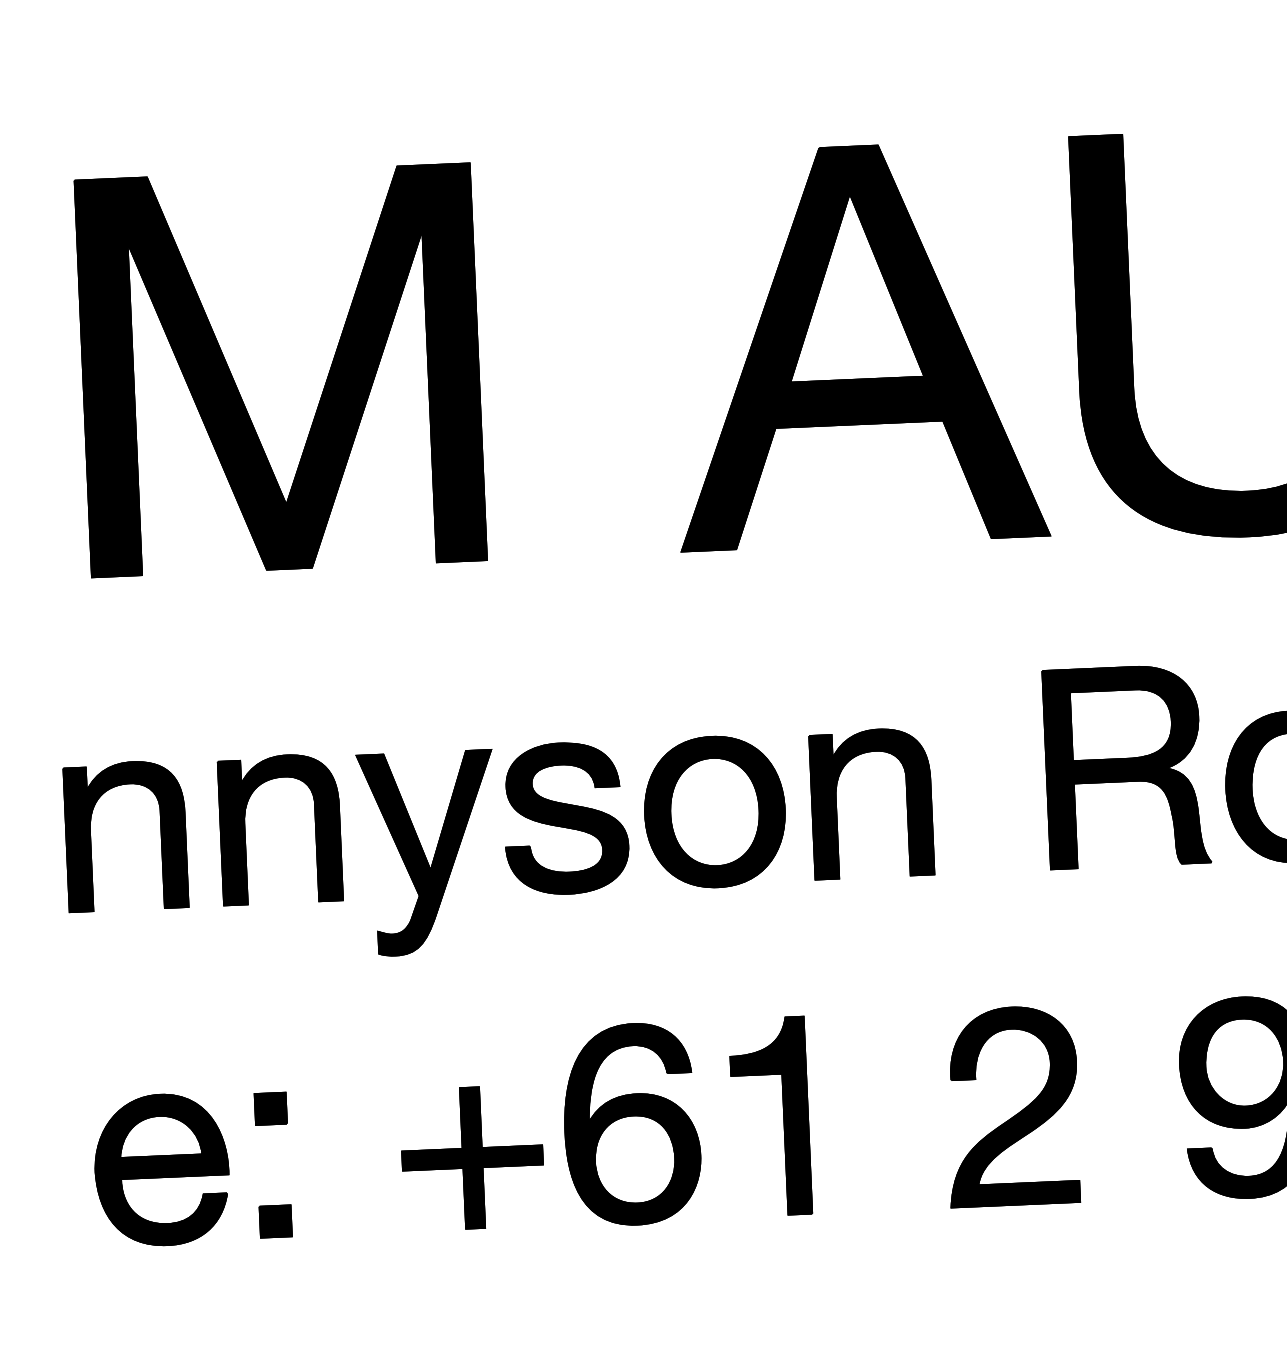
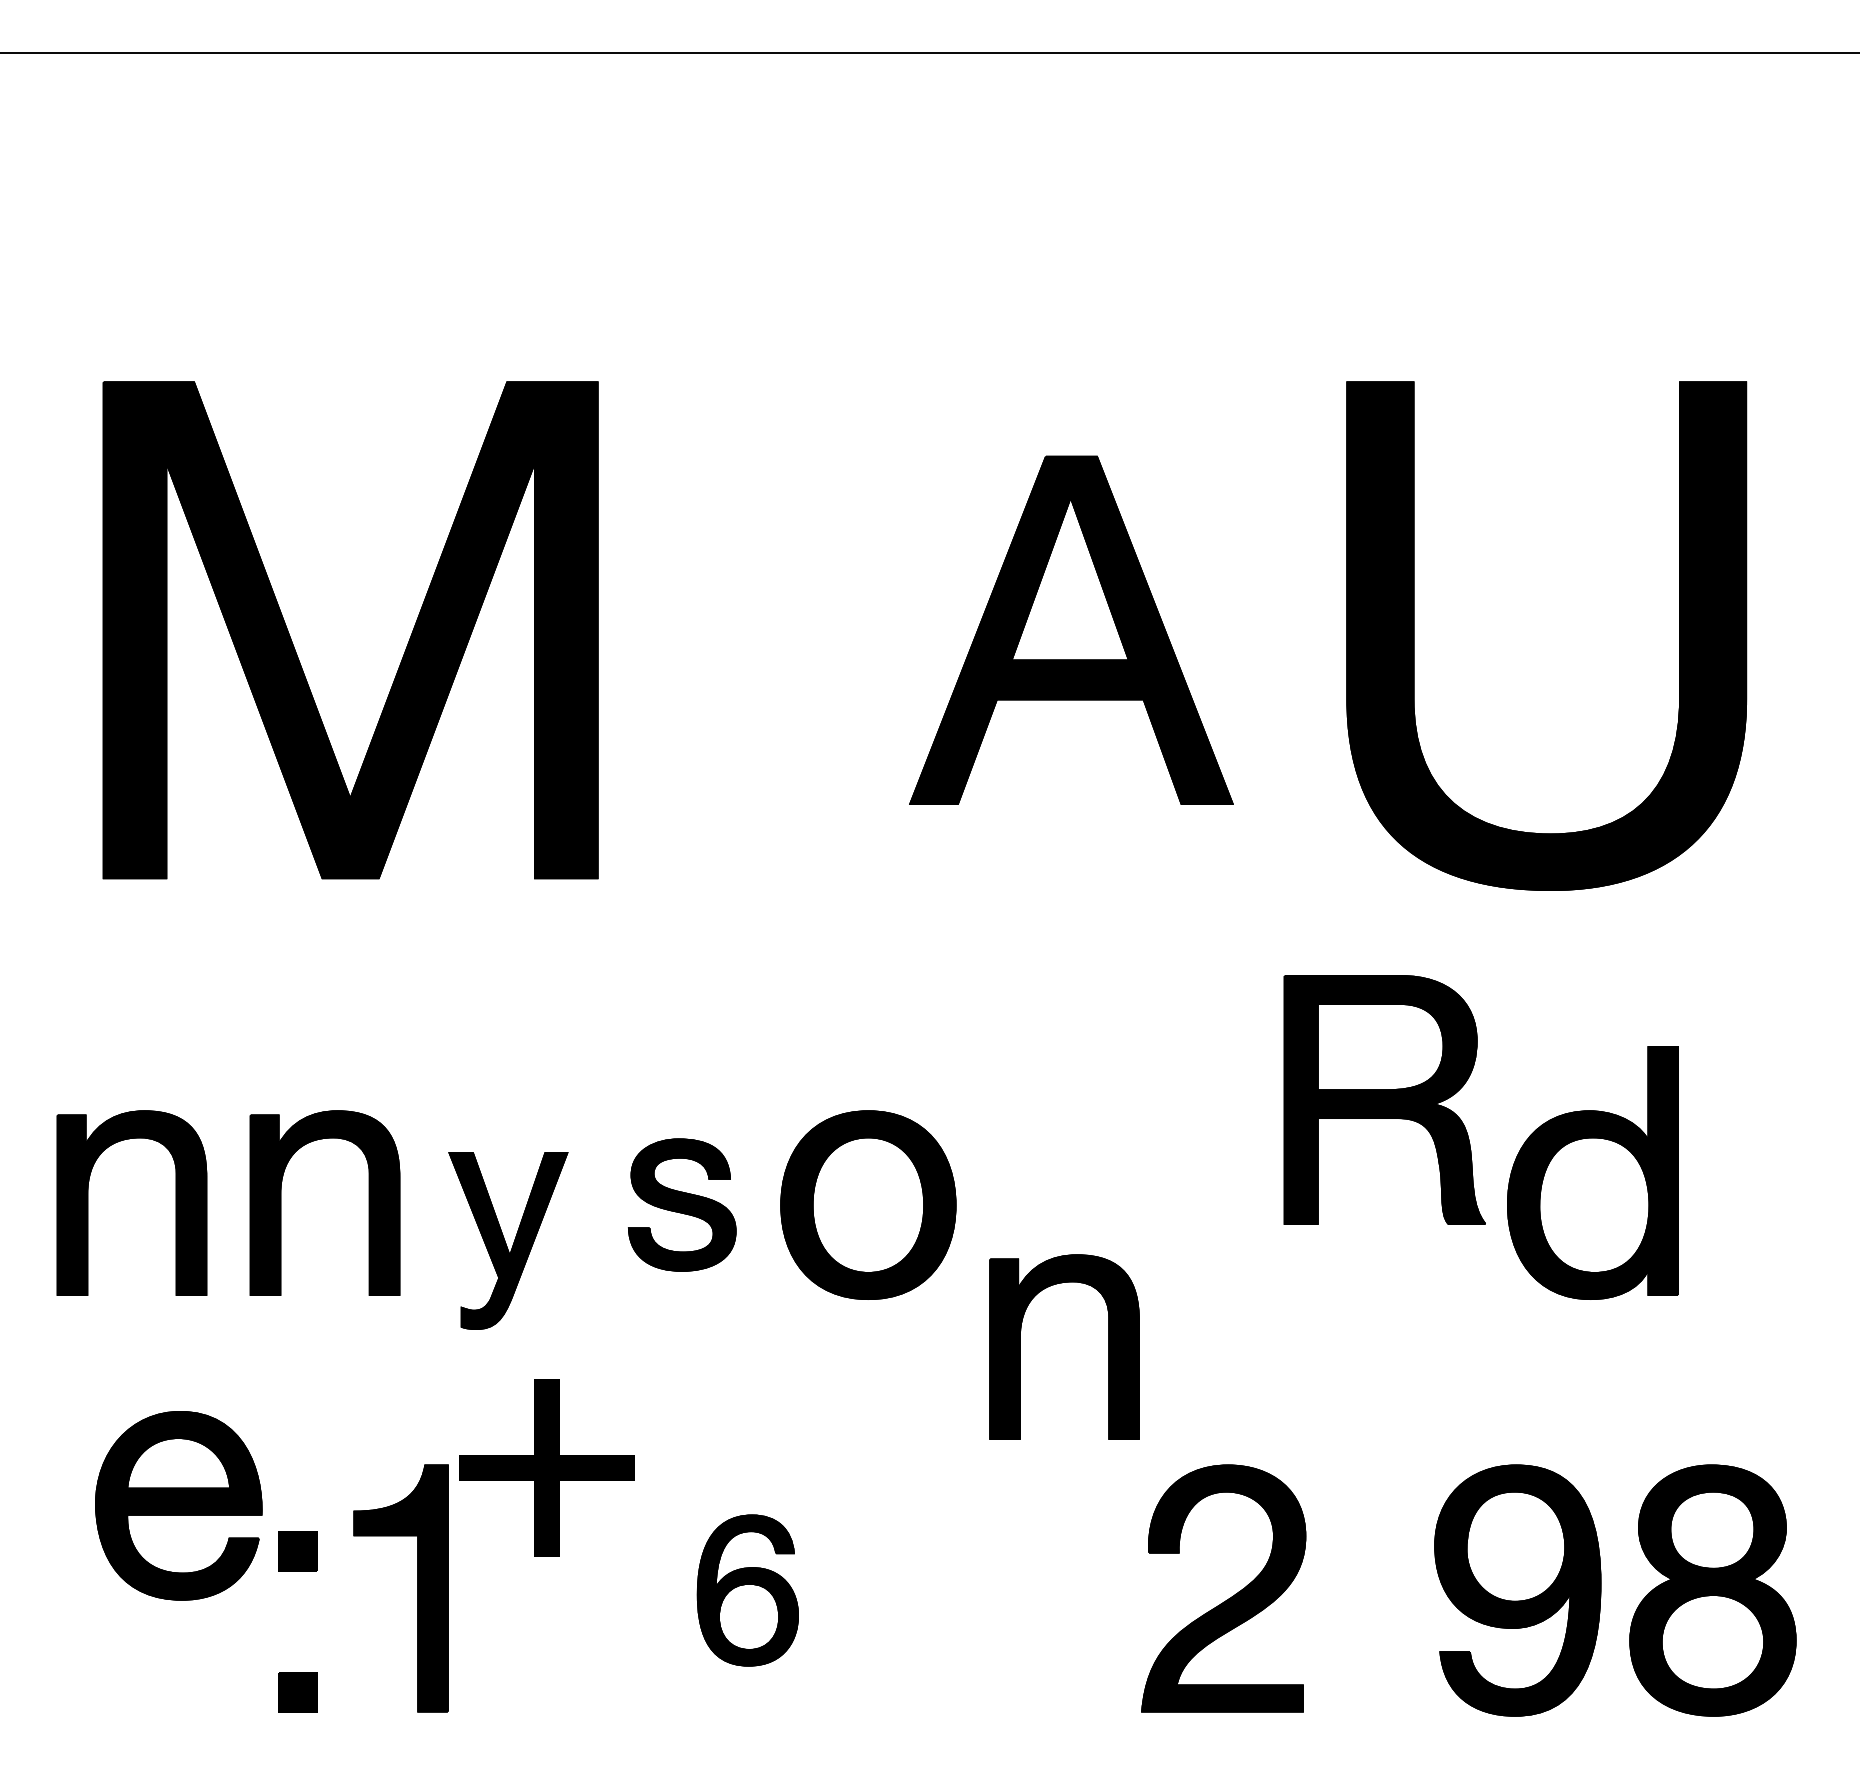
part: (857, 345) -> (1071, 630), size x0.7
part: (1126, 766) -> (1384, 1099), moved
part: (836, 804) -> (1020, 1346), moved
part: (566, 817) -> (682, 1204), size x0.7
part: (428, 852) -> (508, 1240), size x0.7
part: (783, 1116) -> (417, 1588), moved
part: (631, 1124) -> (747, 1590), size x0.6
part: (472, 1157) -> (546, 1467), moved
part: (161, 1169) -> (178, 1505), moved

